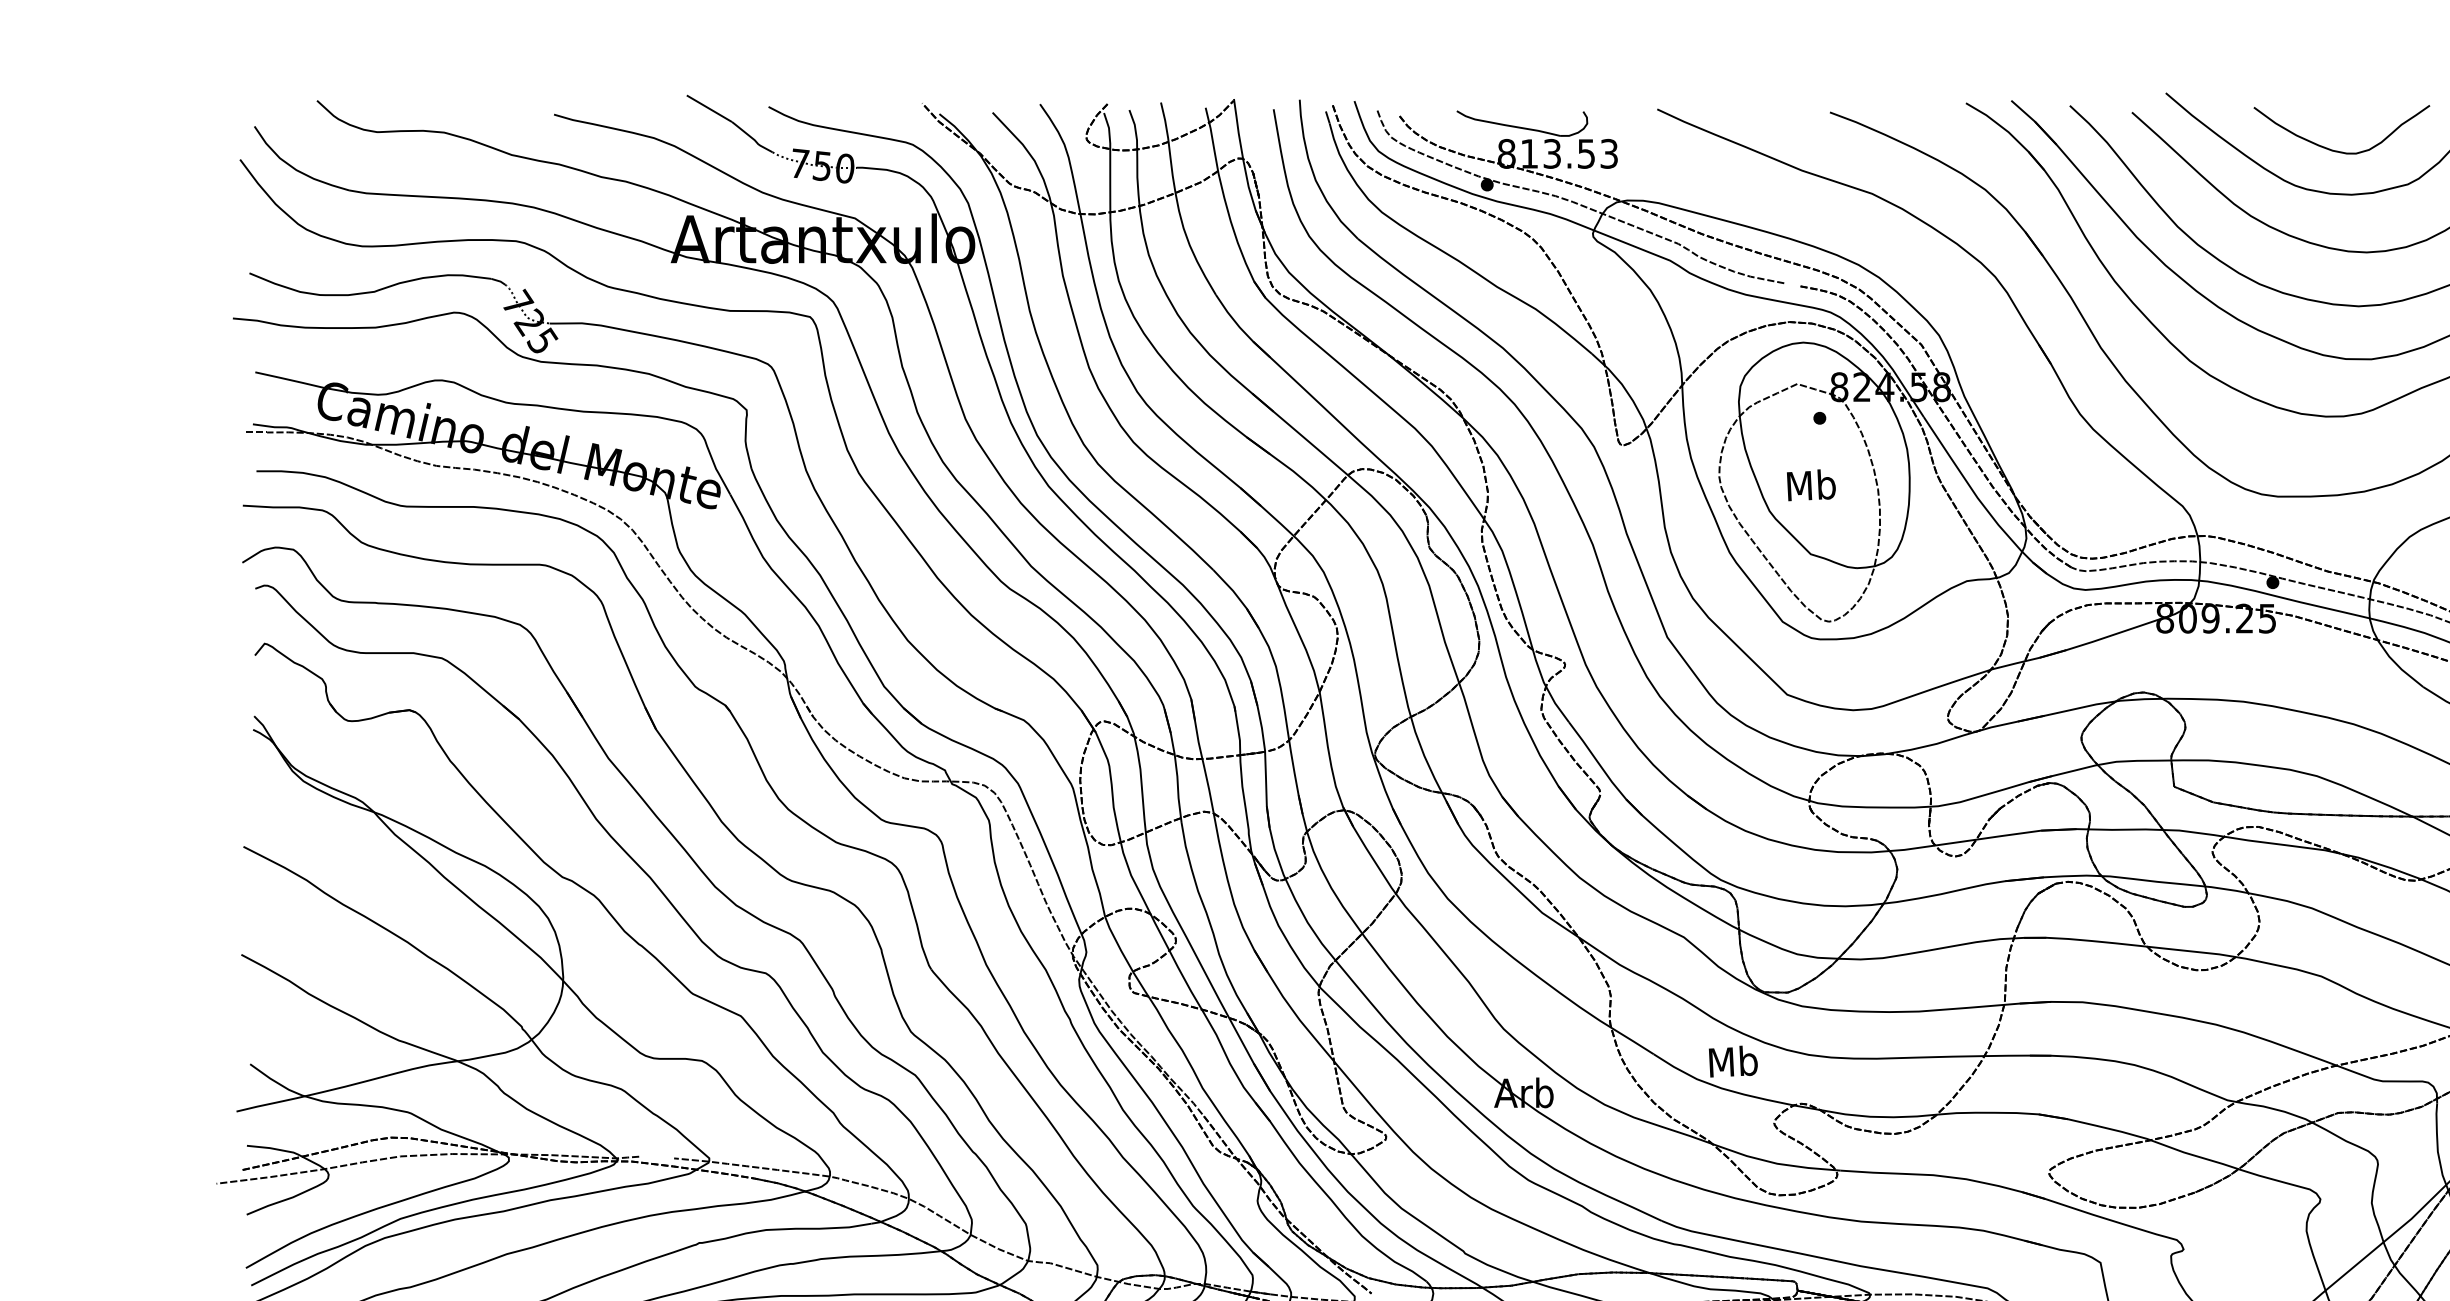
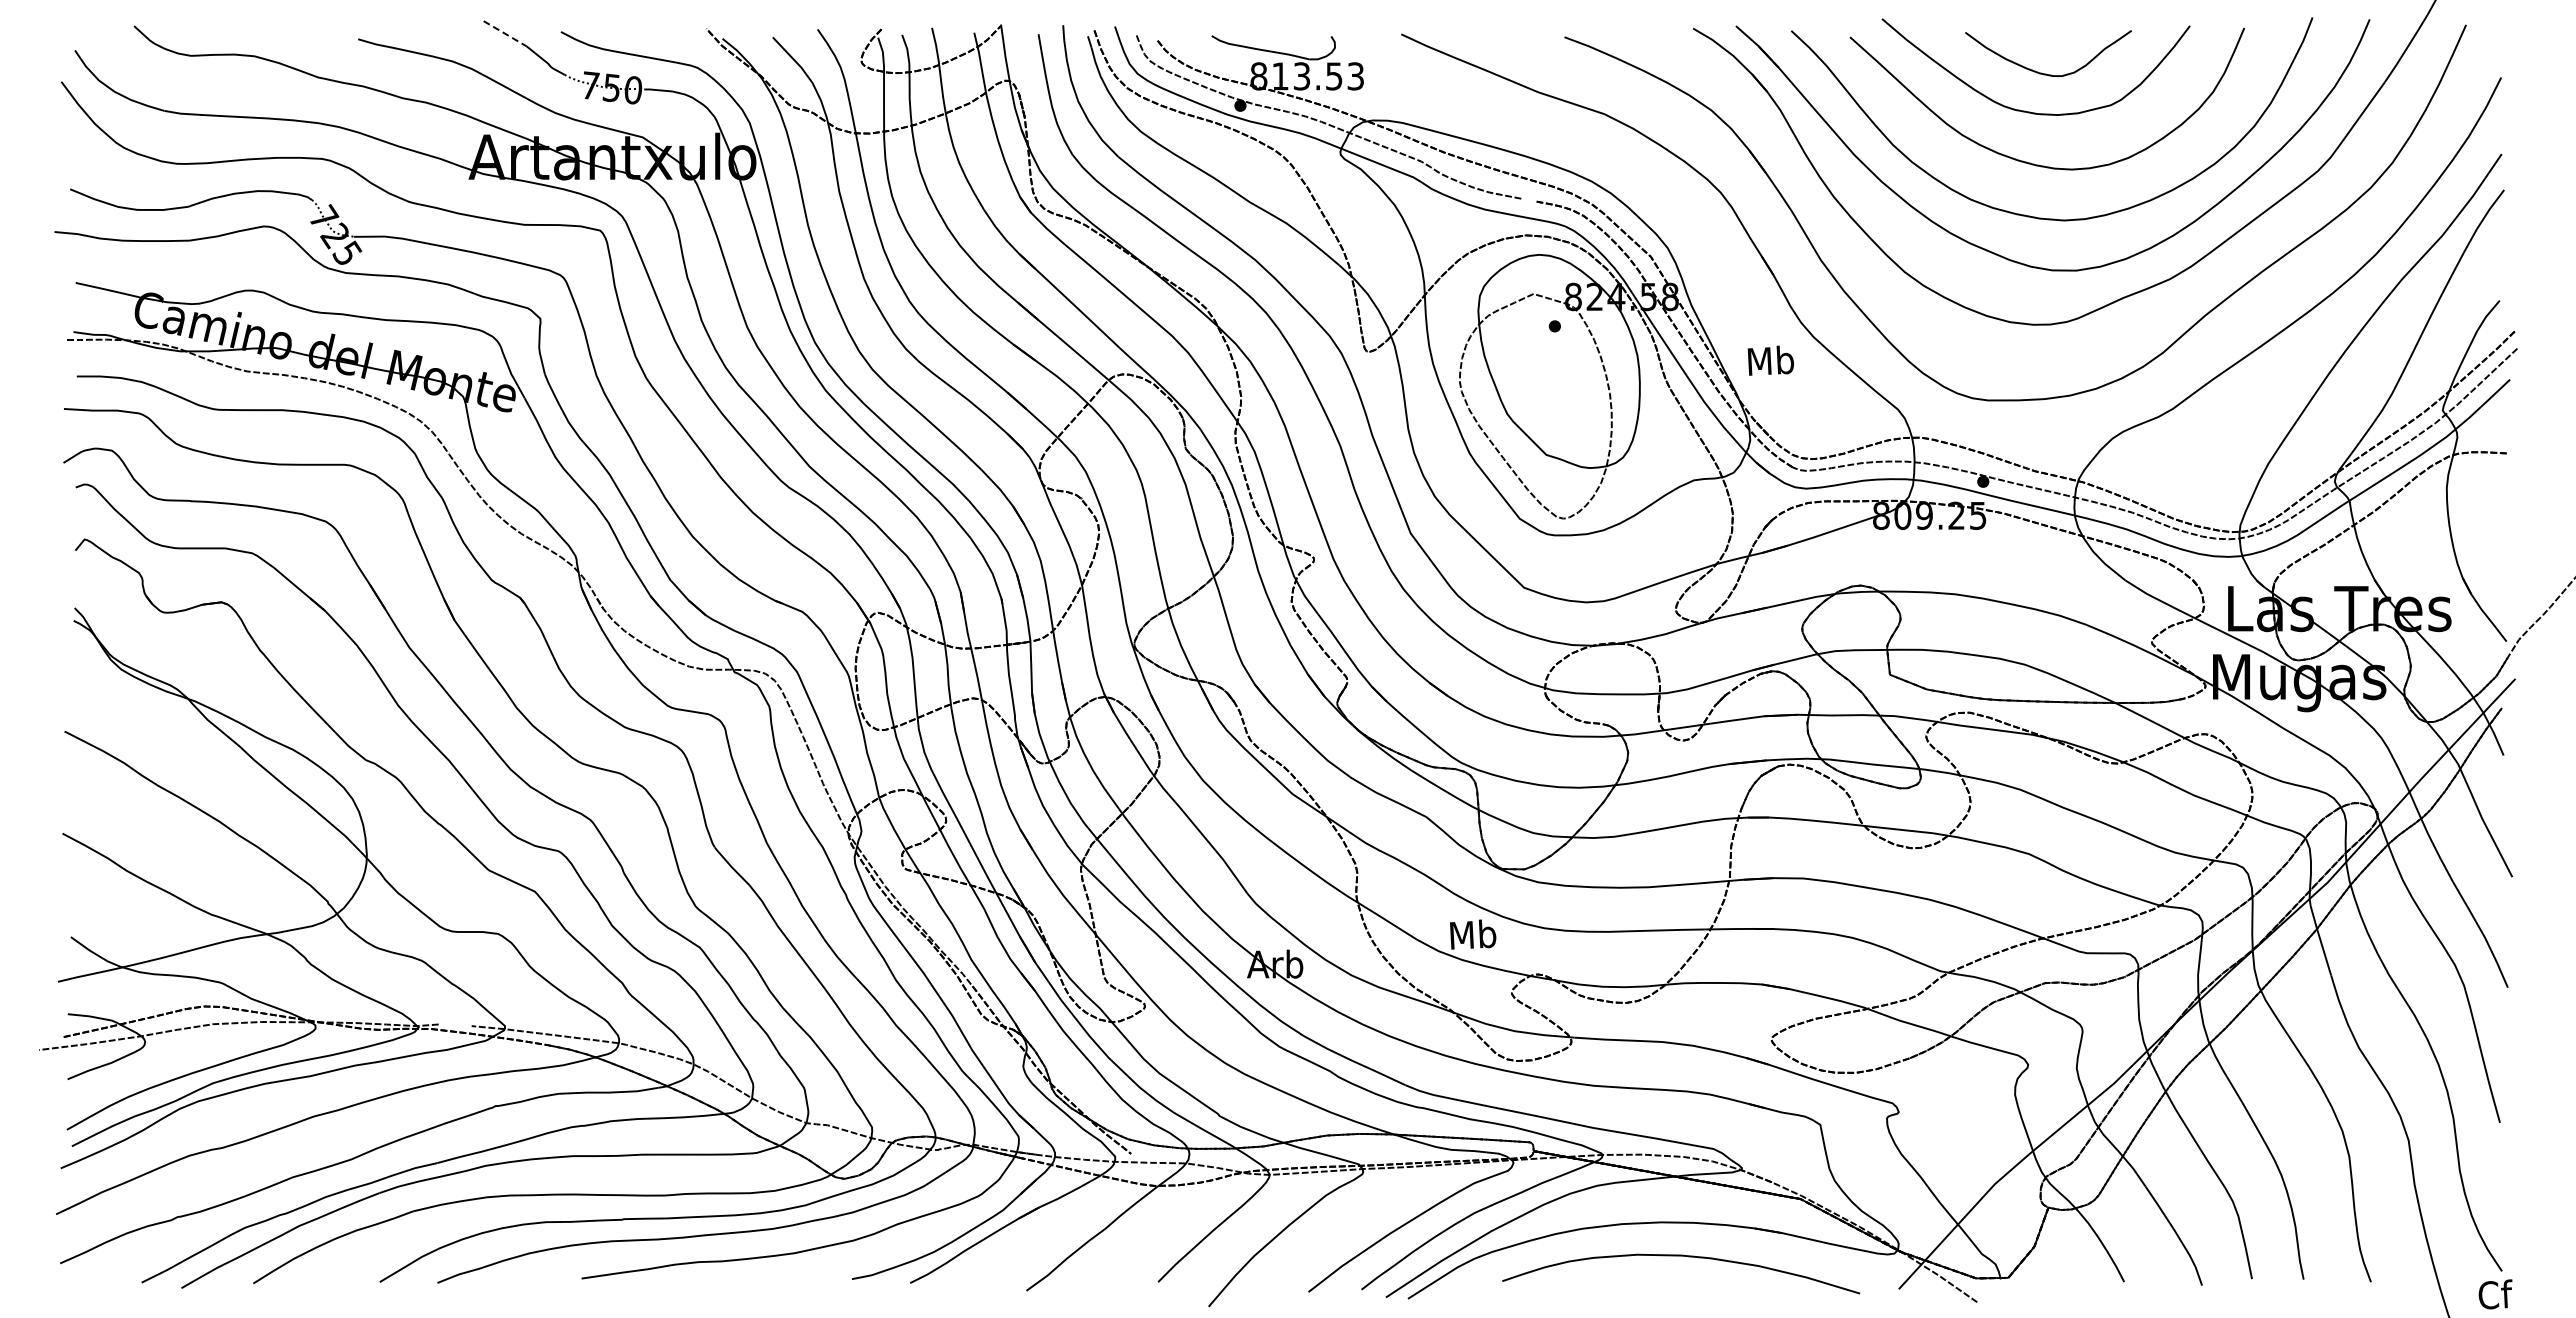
line: (709, 108) -> (505, 33), solid -> dashed
text: (1810, 485) -> (1770, 360), moved

